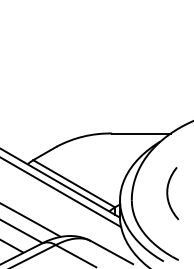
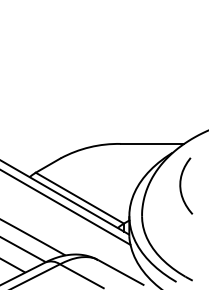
curve: (168, 193) -> (181, 185), moved

